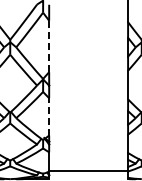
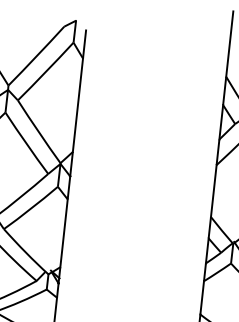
line: (49, 46) -> (78, 105), dashed -> solid
line: (49, 116) -> (64, 232), dashed -> solid

